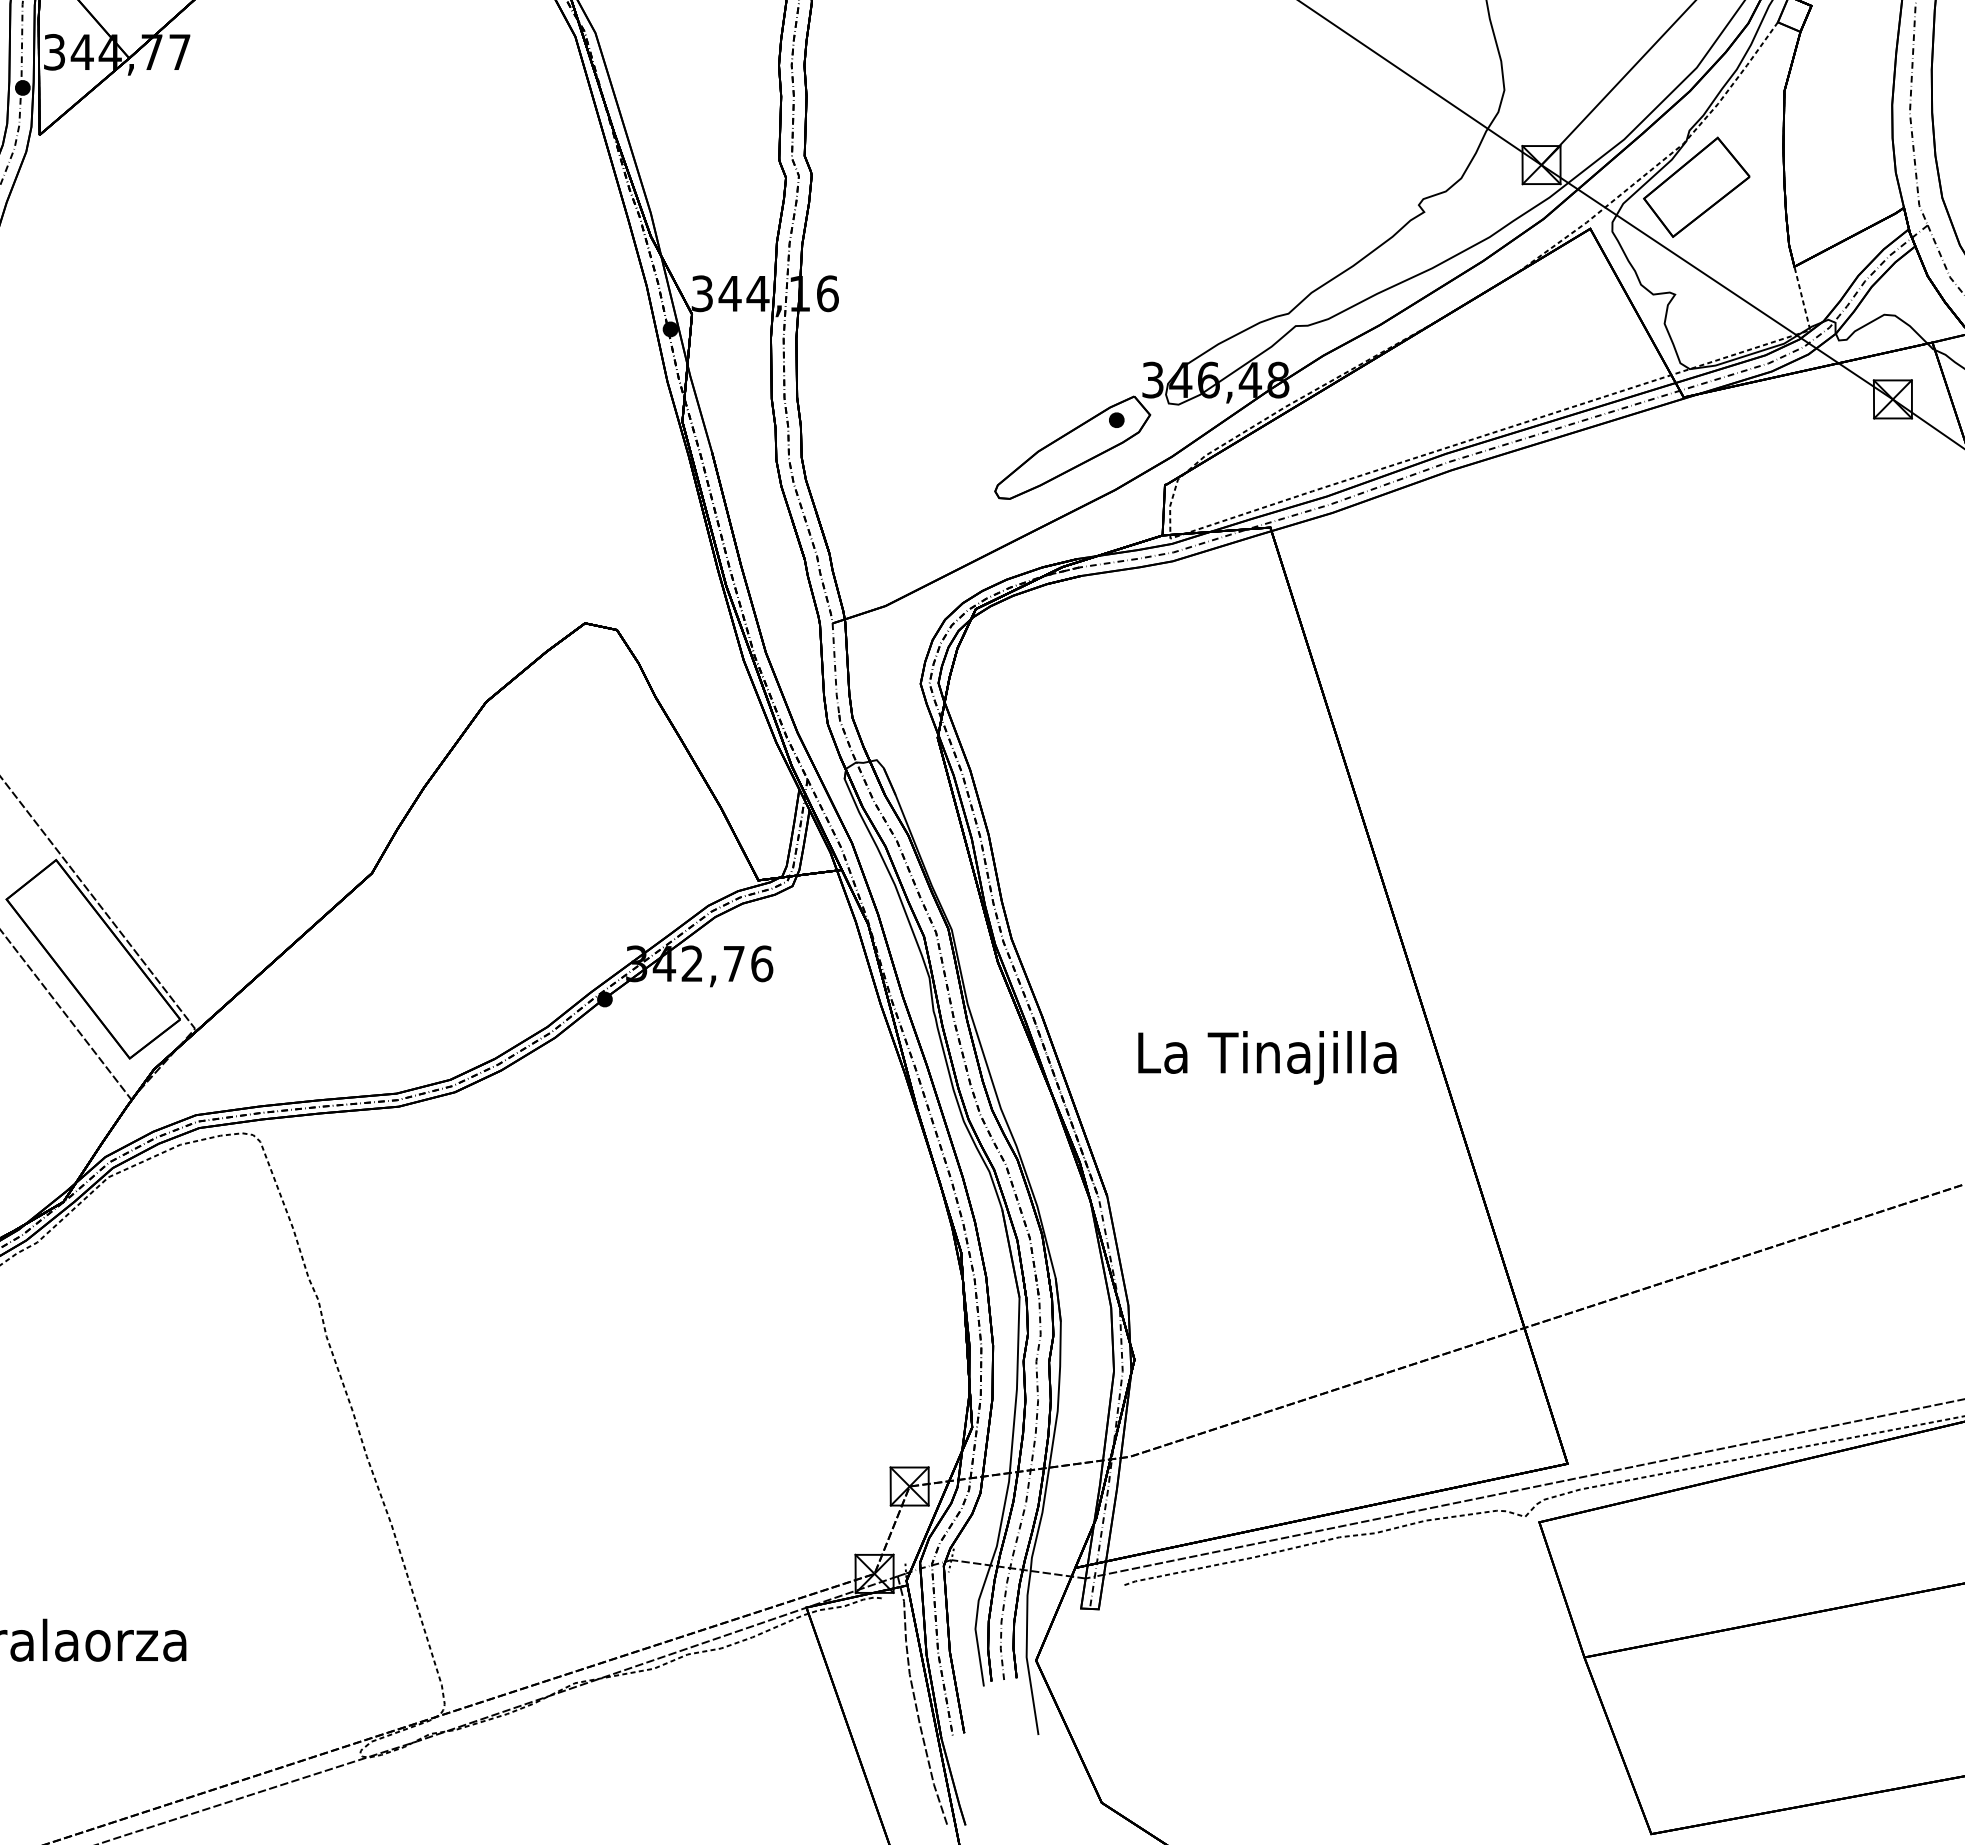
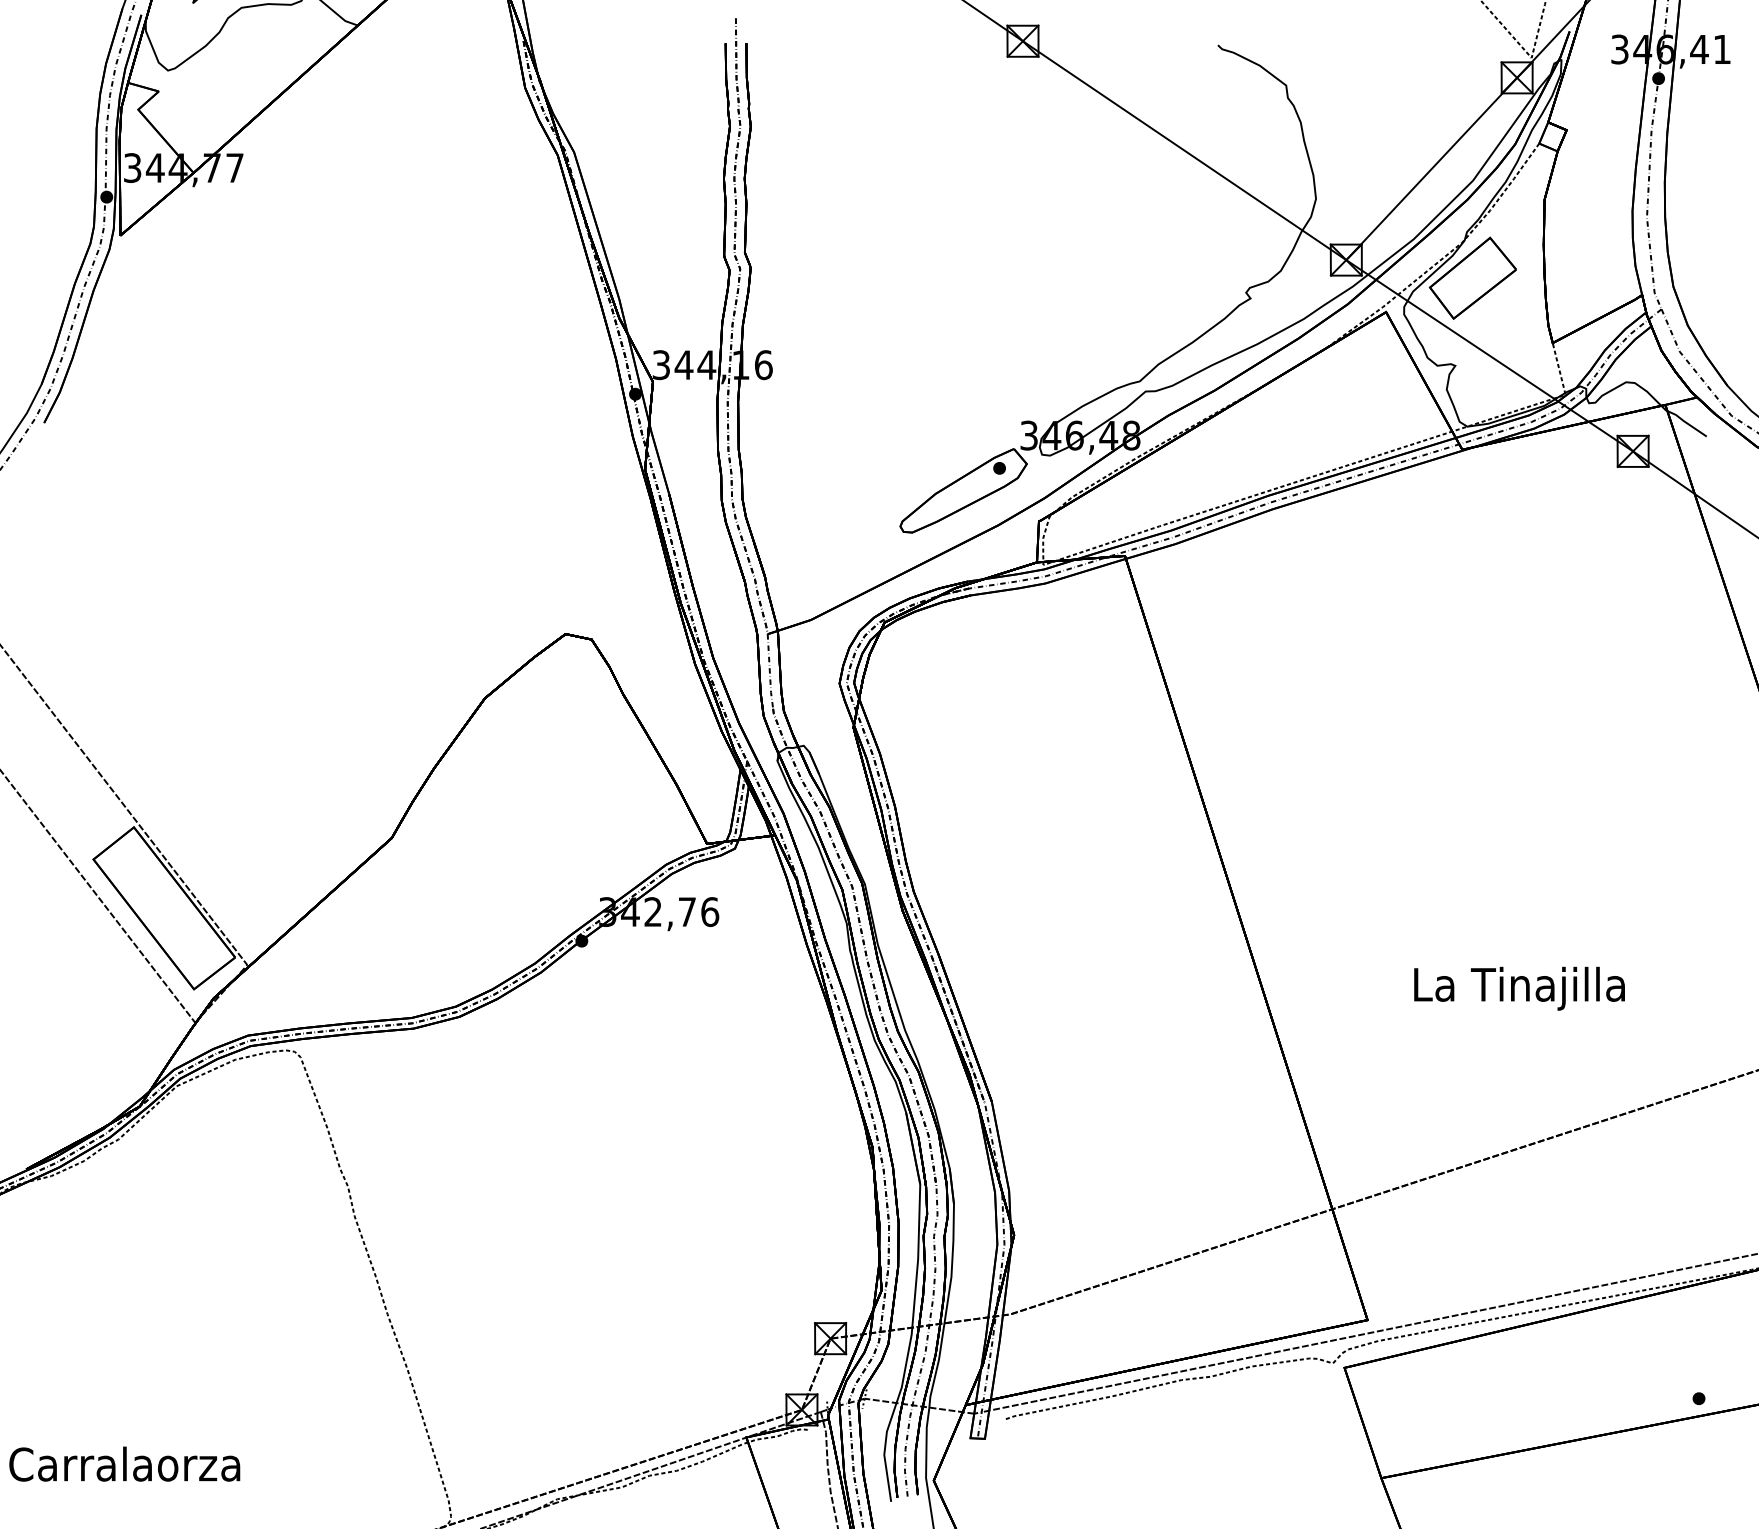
text: (1267, 1057) -> (1519, 988), moved

